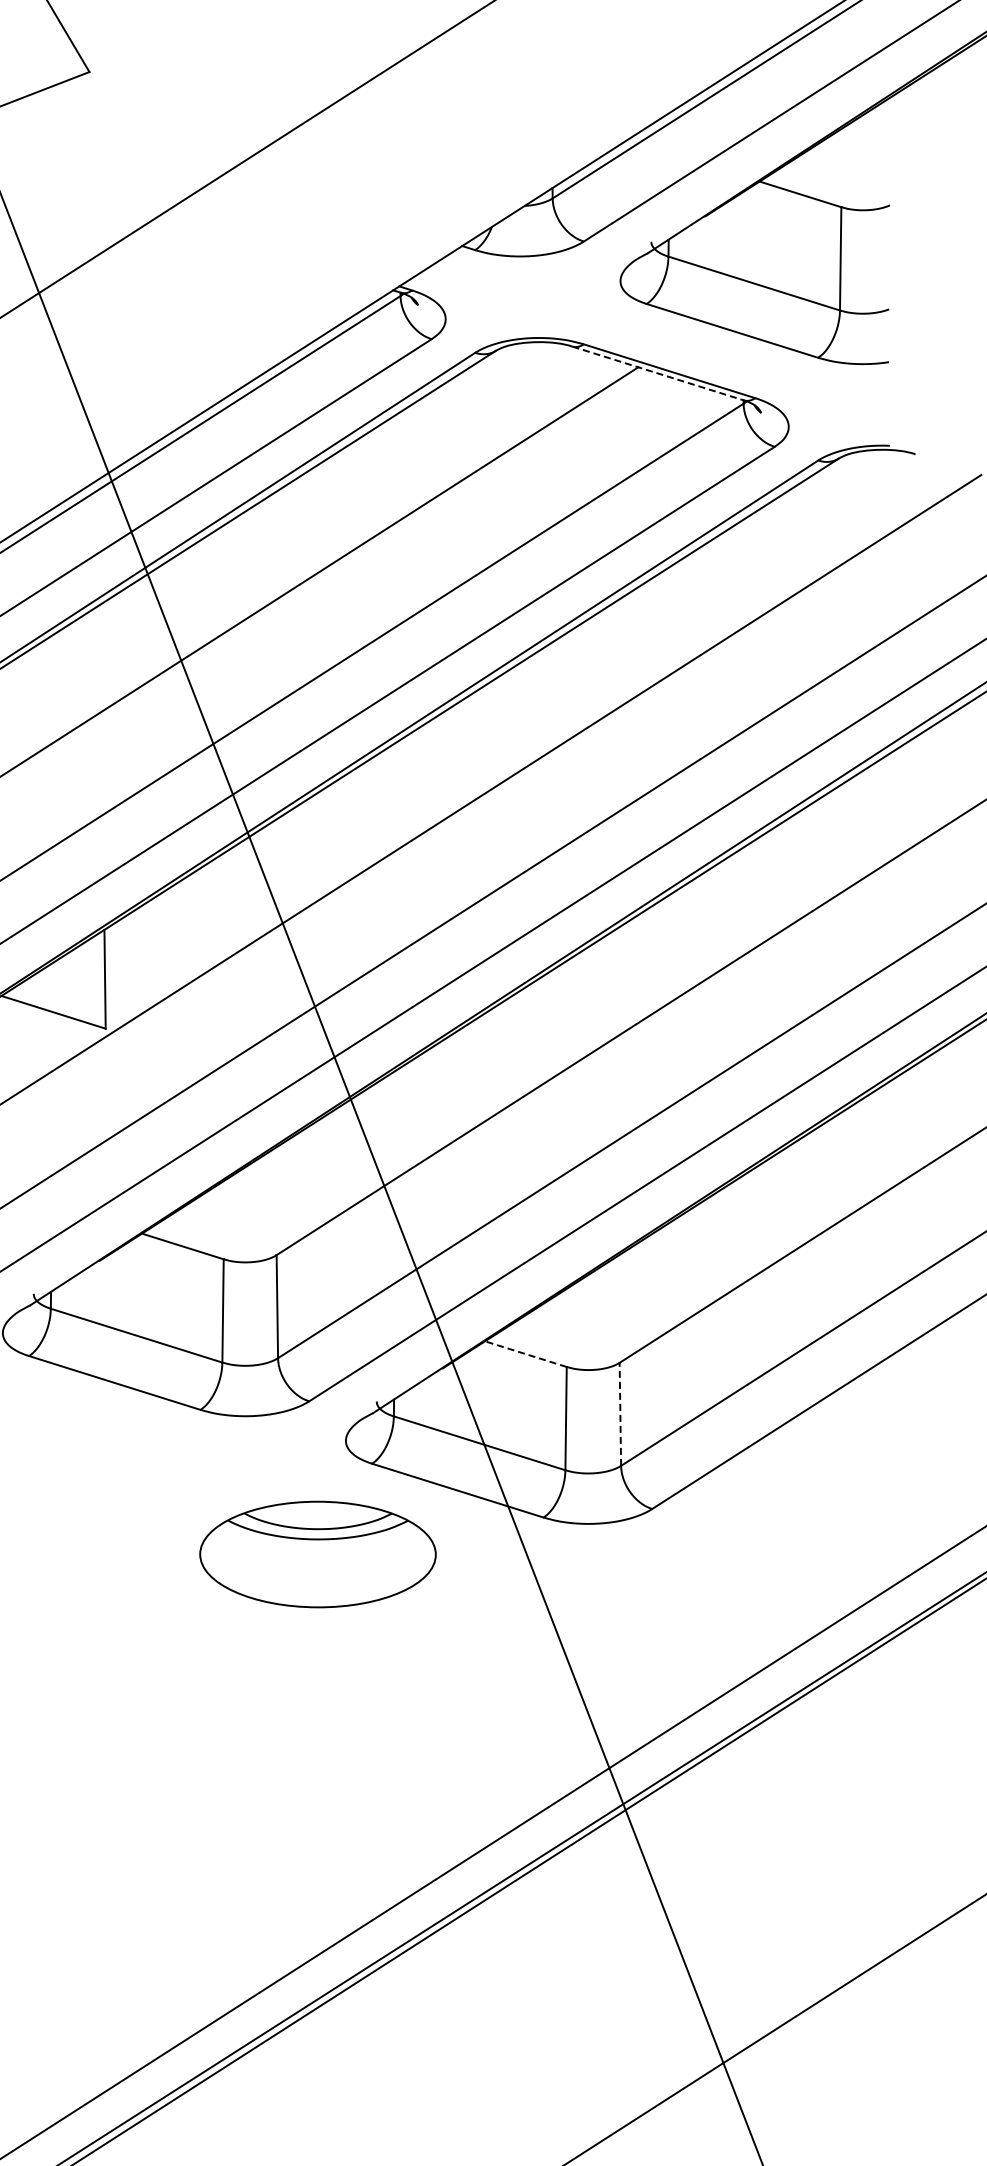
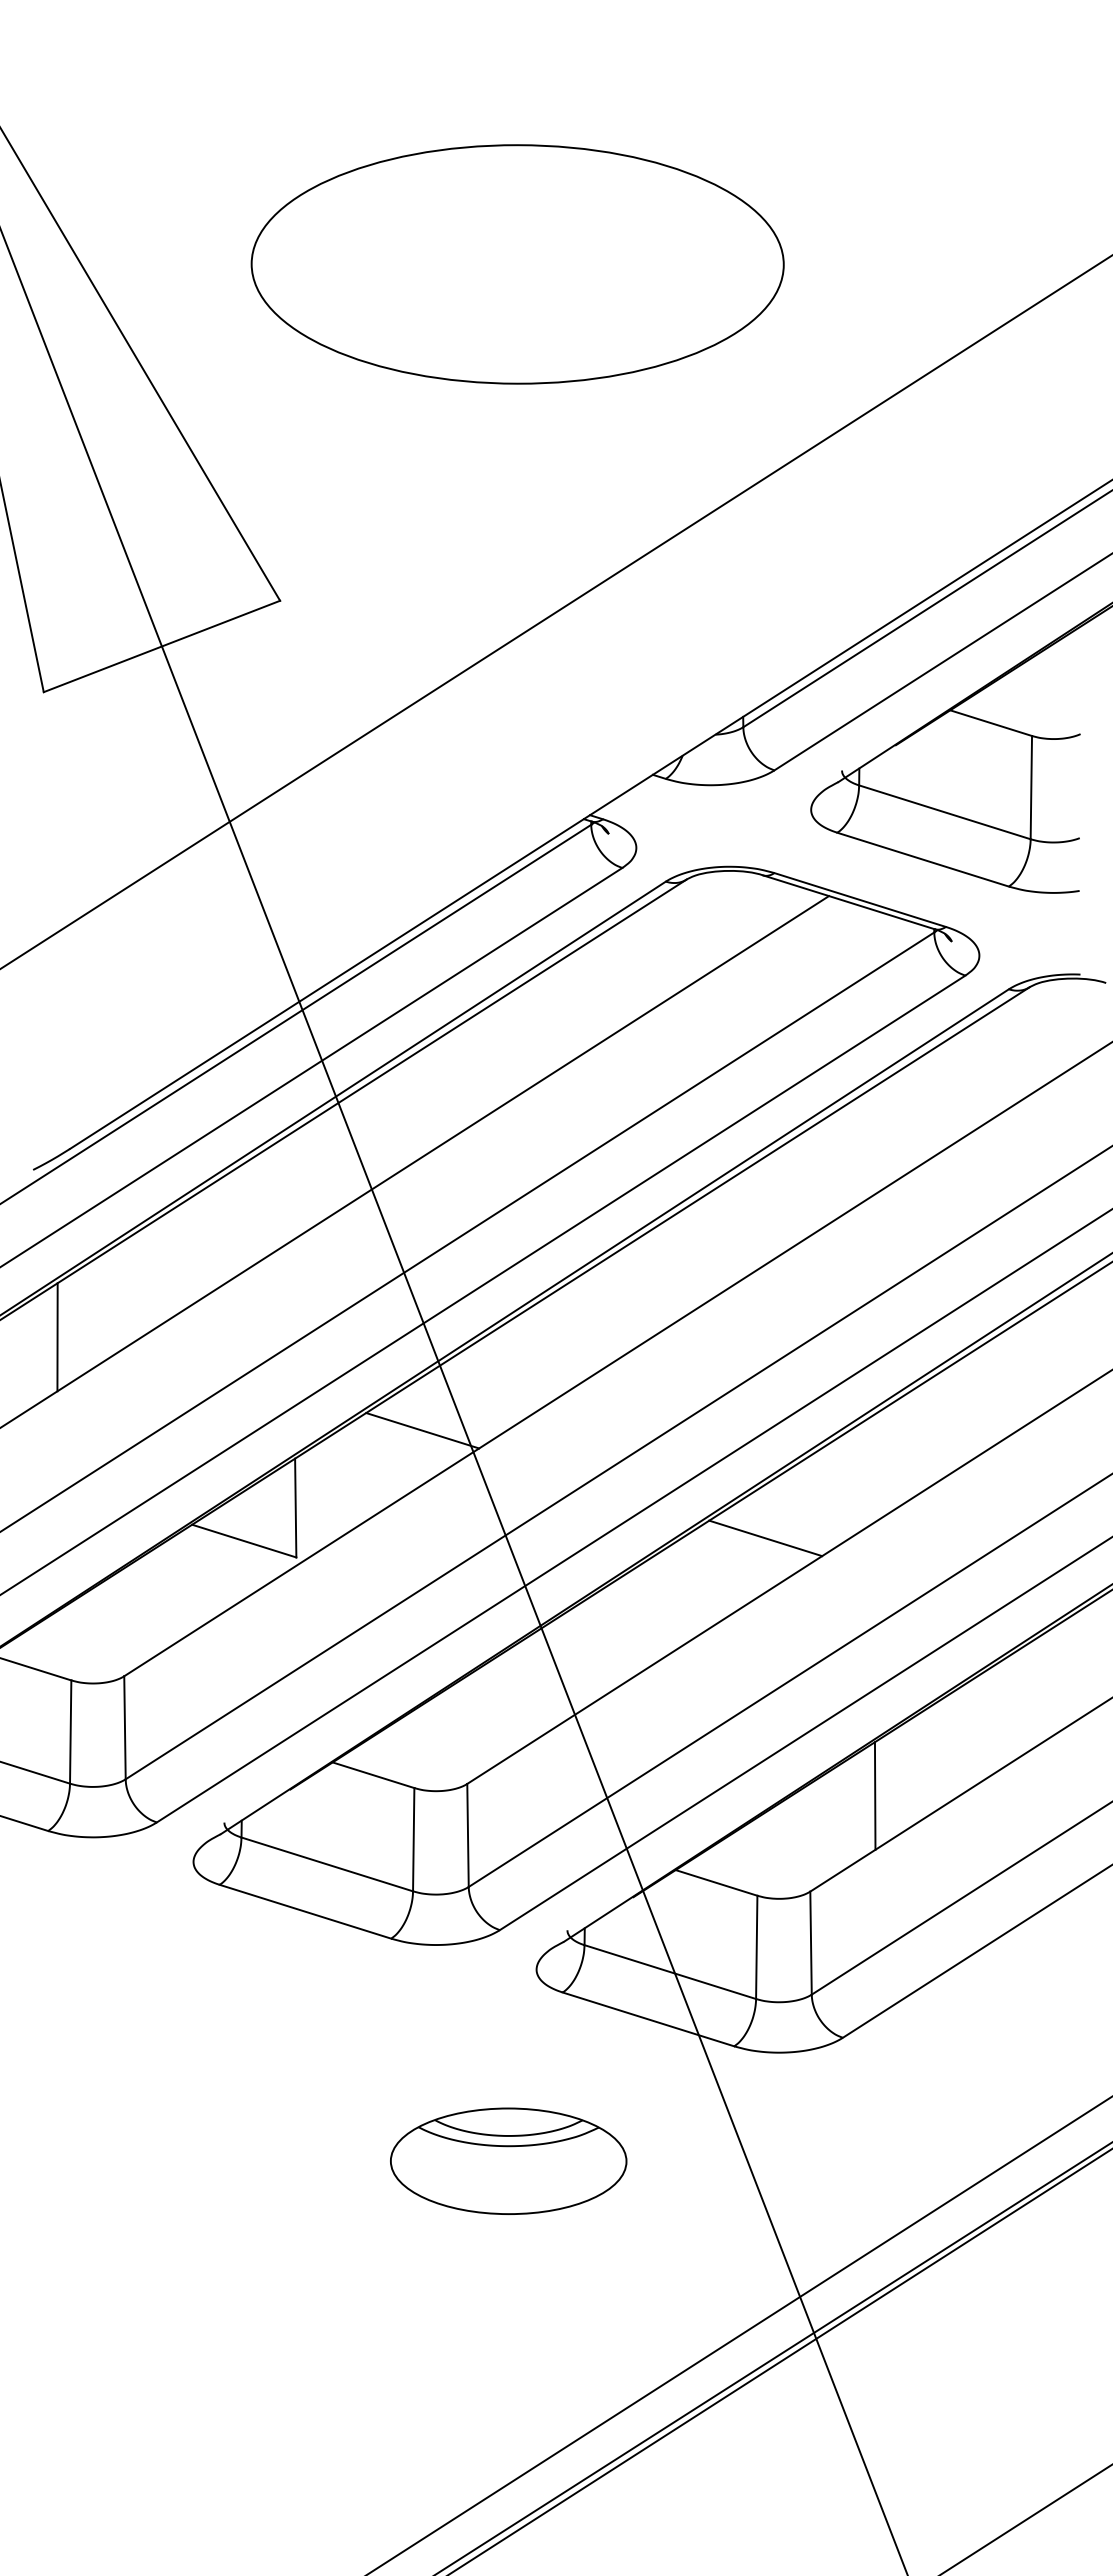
line: (657, 373) -> (848, 902), dashed -> solid
line: (231, 901) -> (422, 1430), added
line: (574, 1009) -> (765, 1538), added
line: (683, 1266) -> (874, 1795), added
line: (525, 1353) -> (716, 1882), dashed -> solid
line: (620, 1414) -> (811, 1943), dashed -> solid
part: (317, 1553) -> (508, 2160), moved

